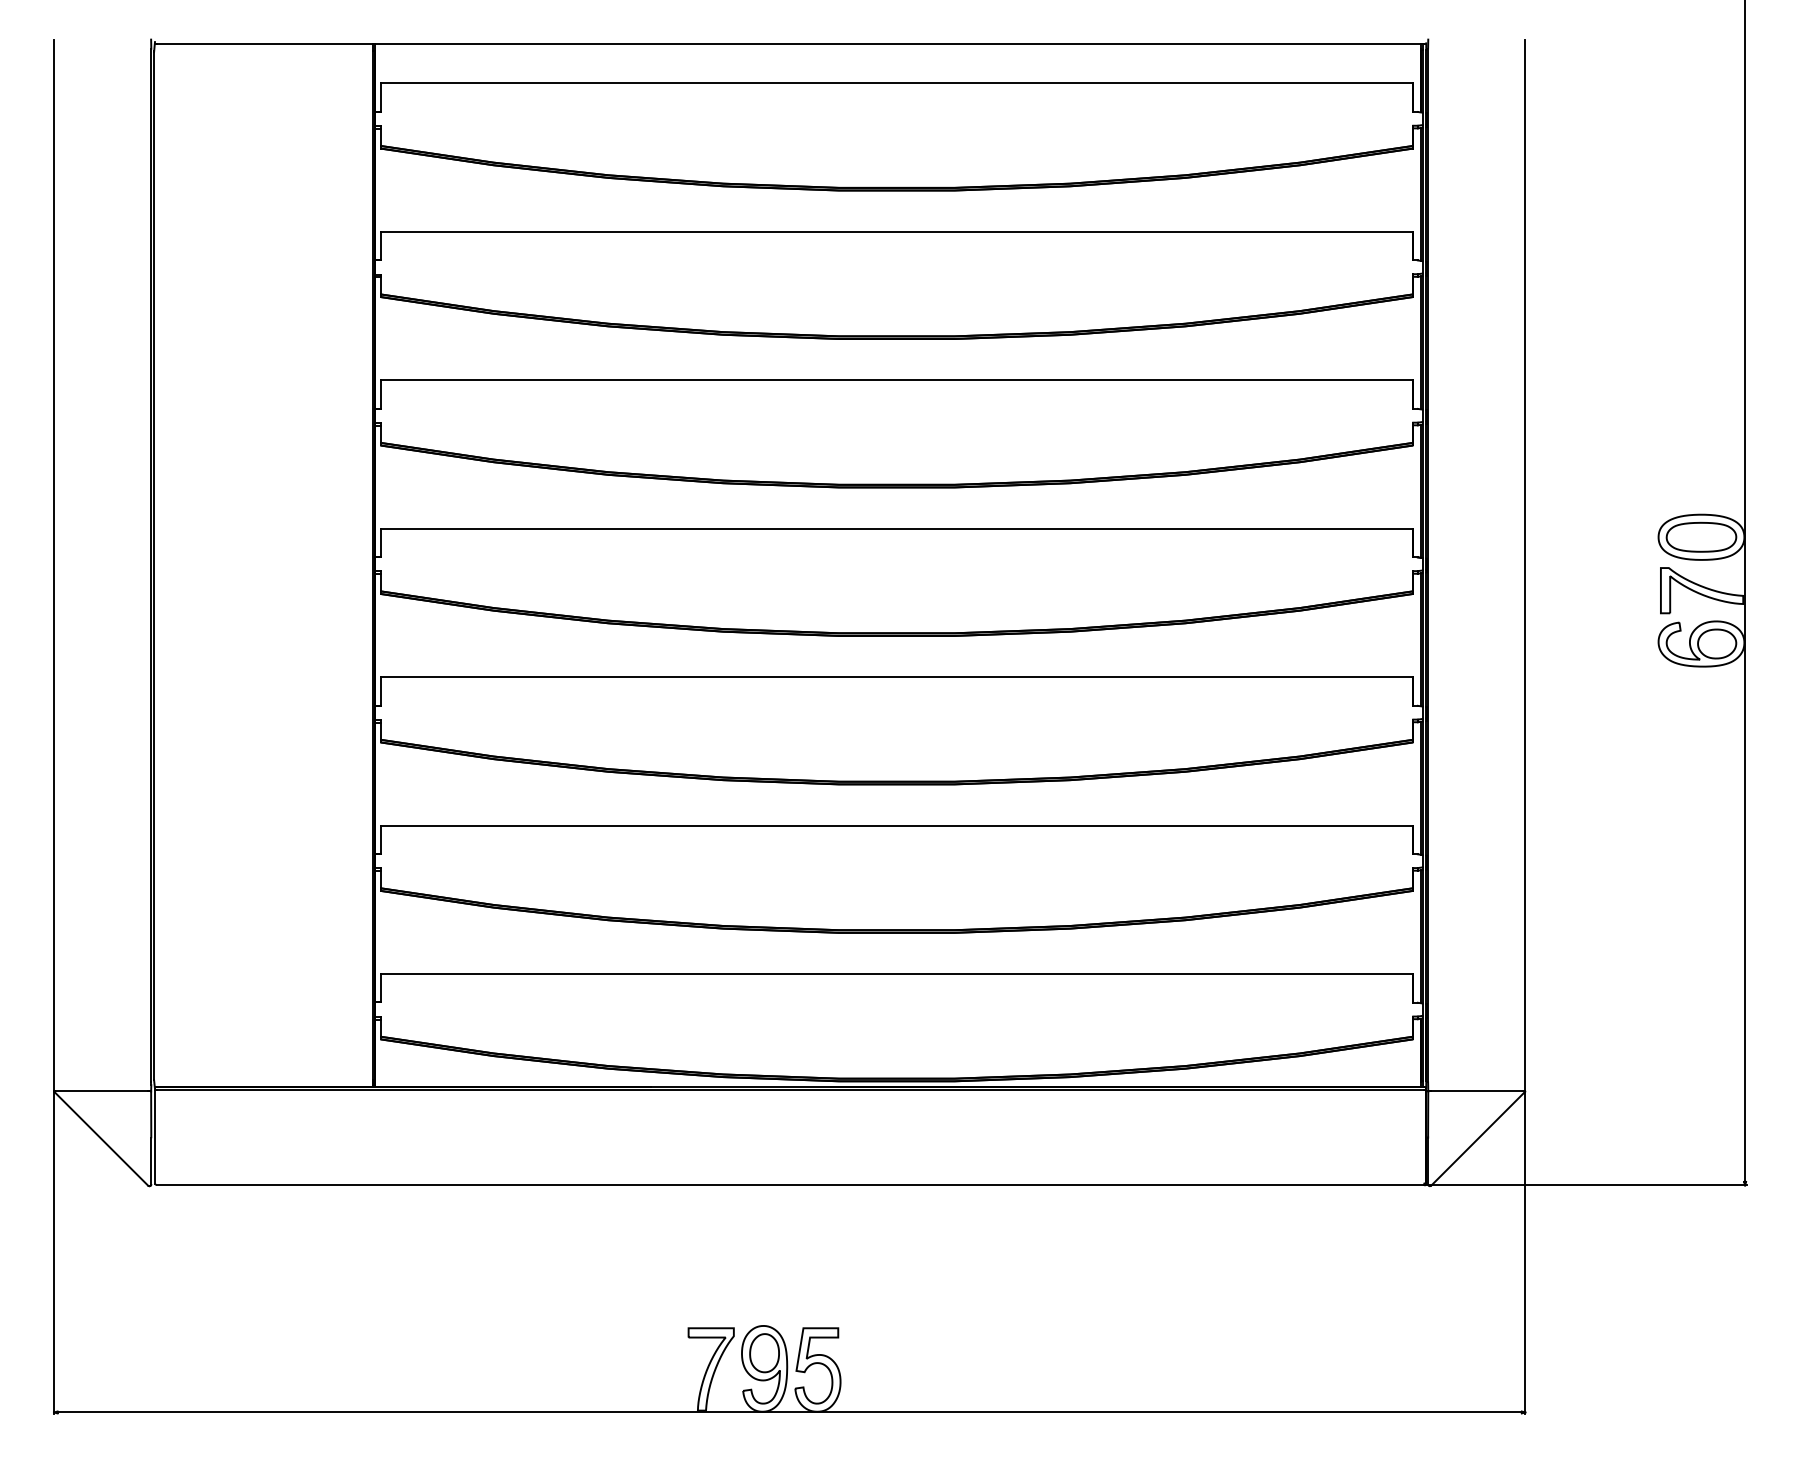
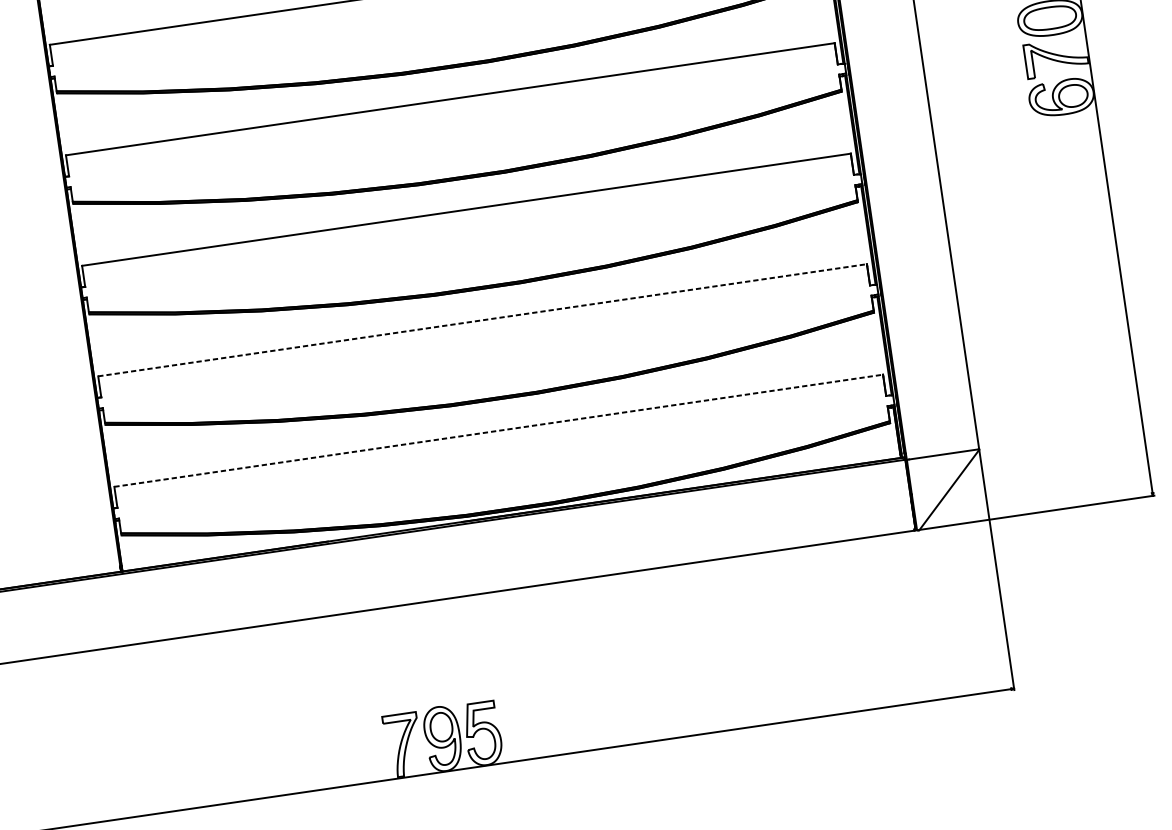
line: (897, 825) -> (483, 320), solid -> dashed
line: (897, 974) -> (499, 430), solid -> dashed

